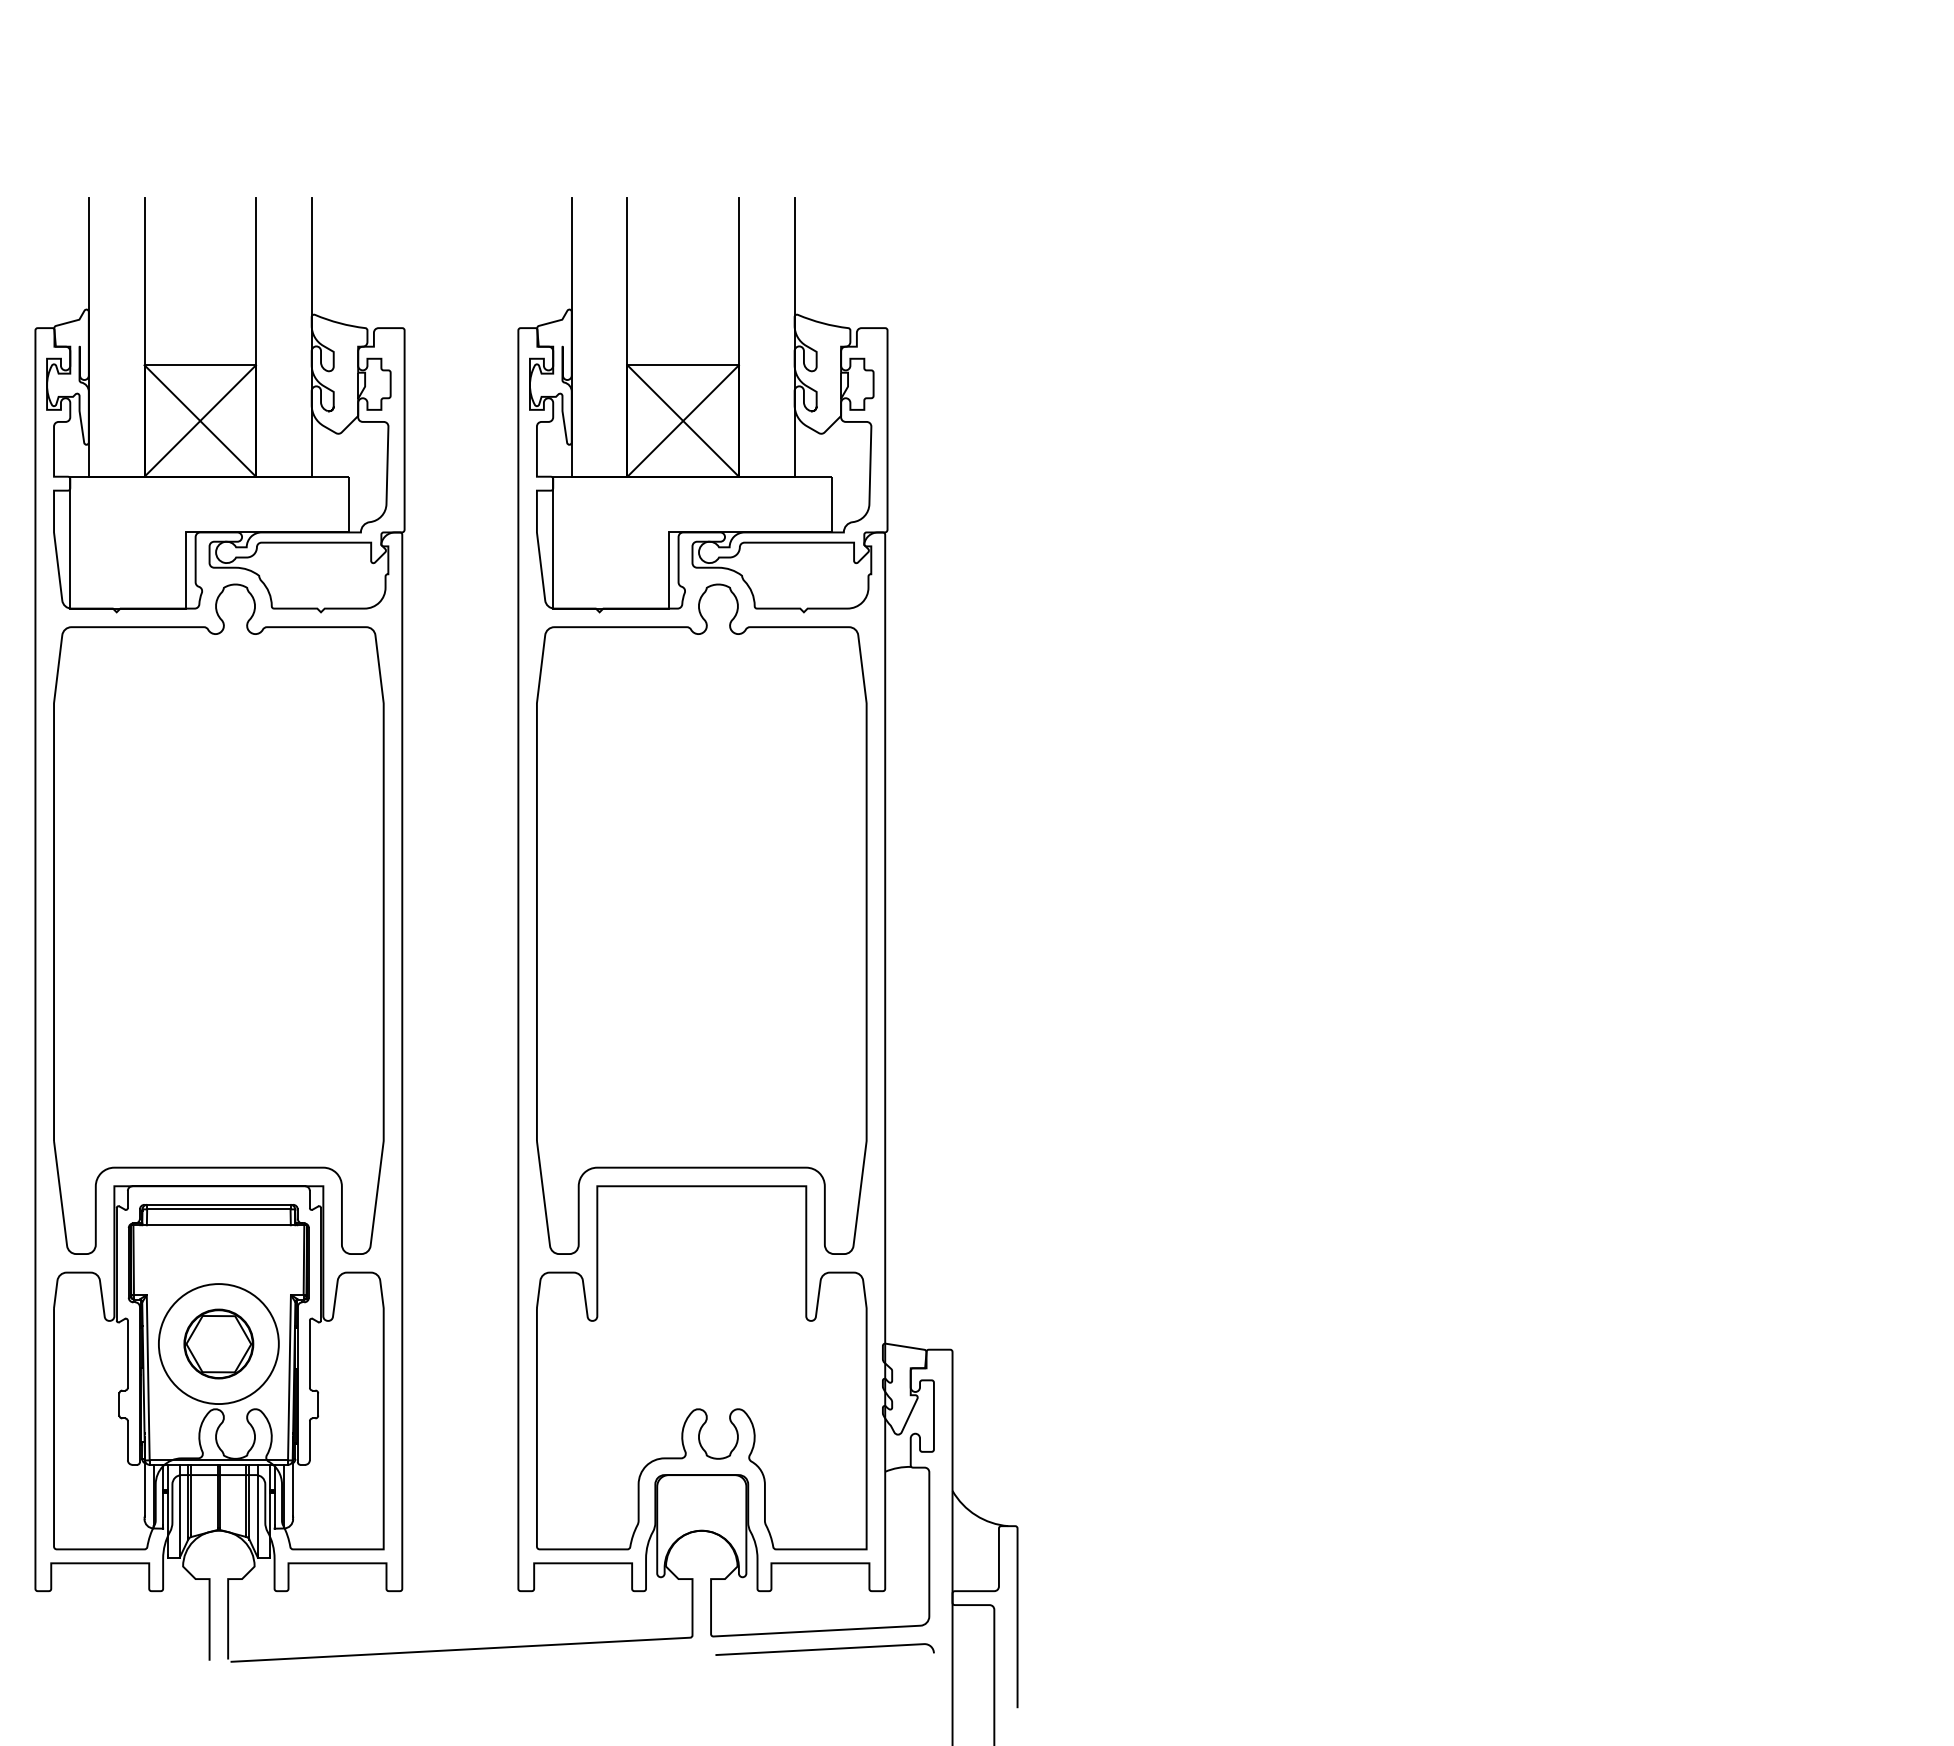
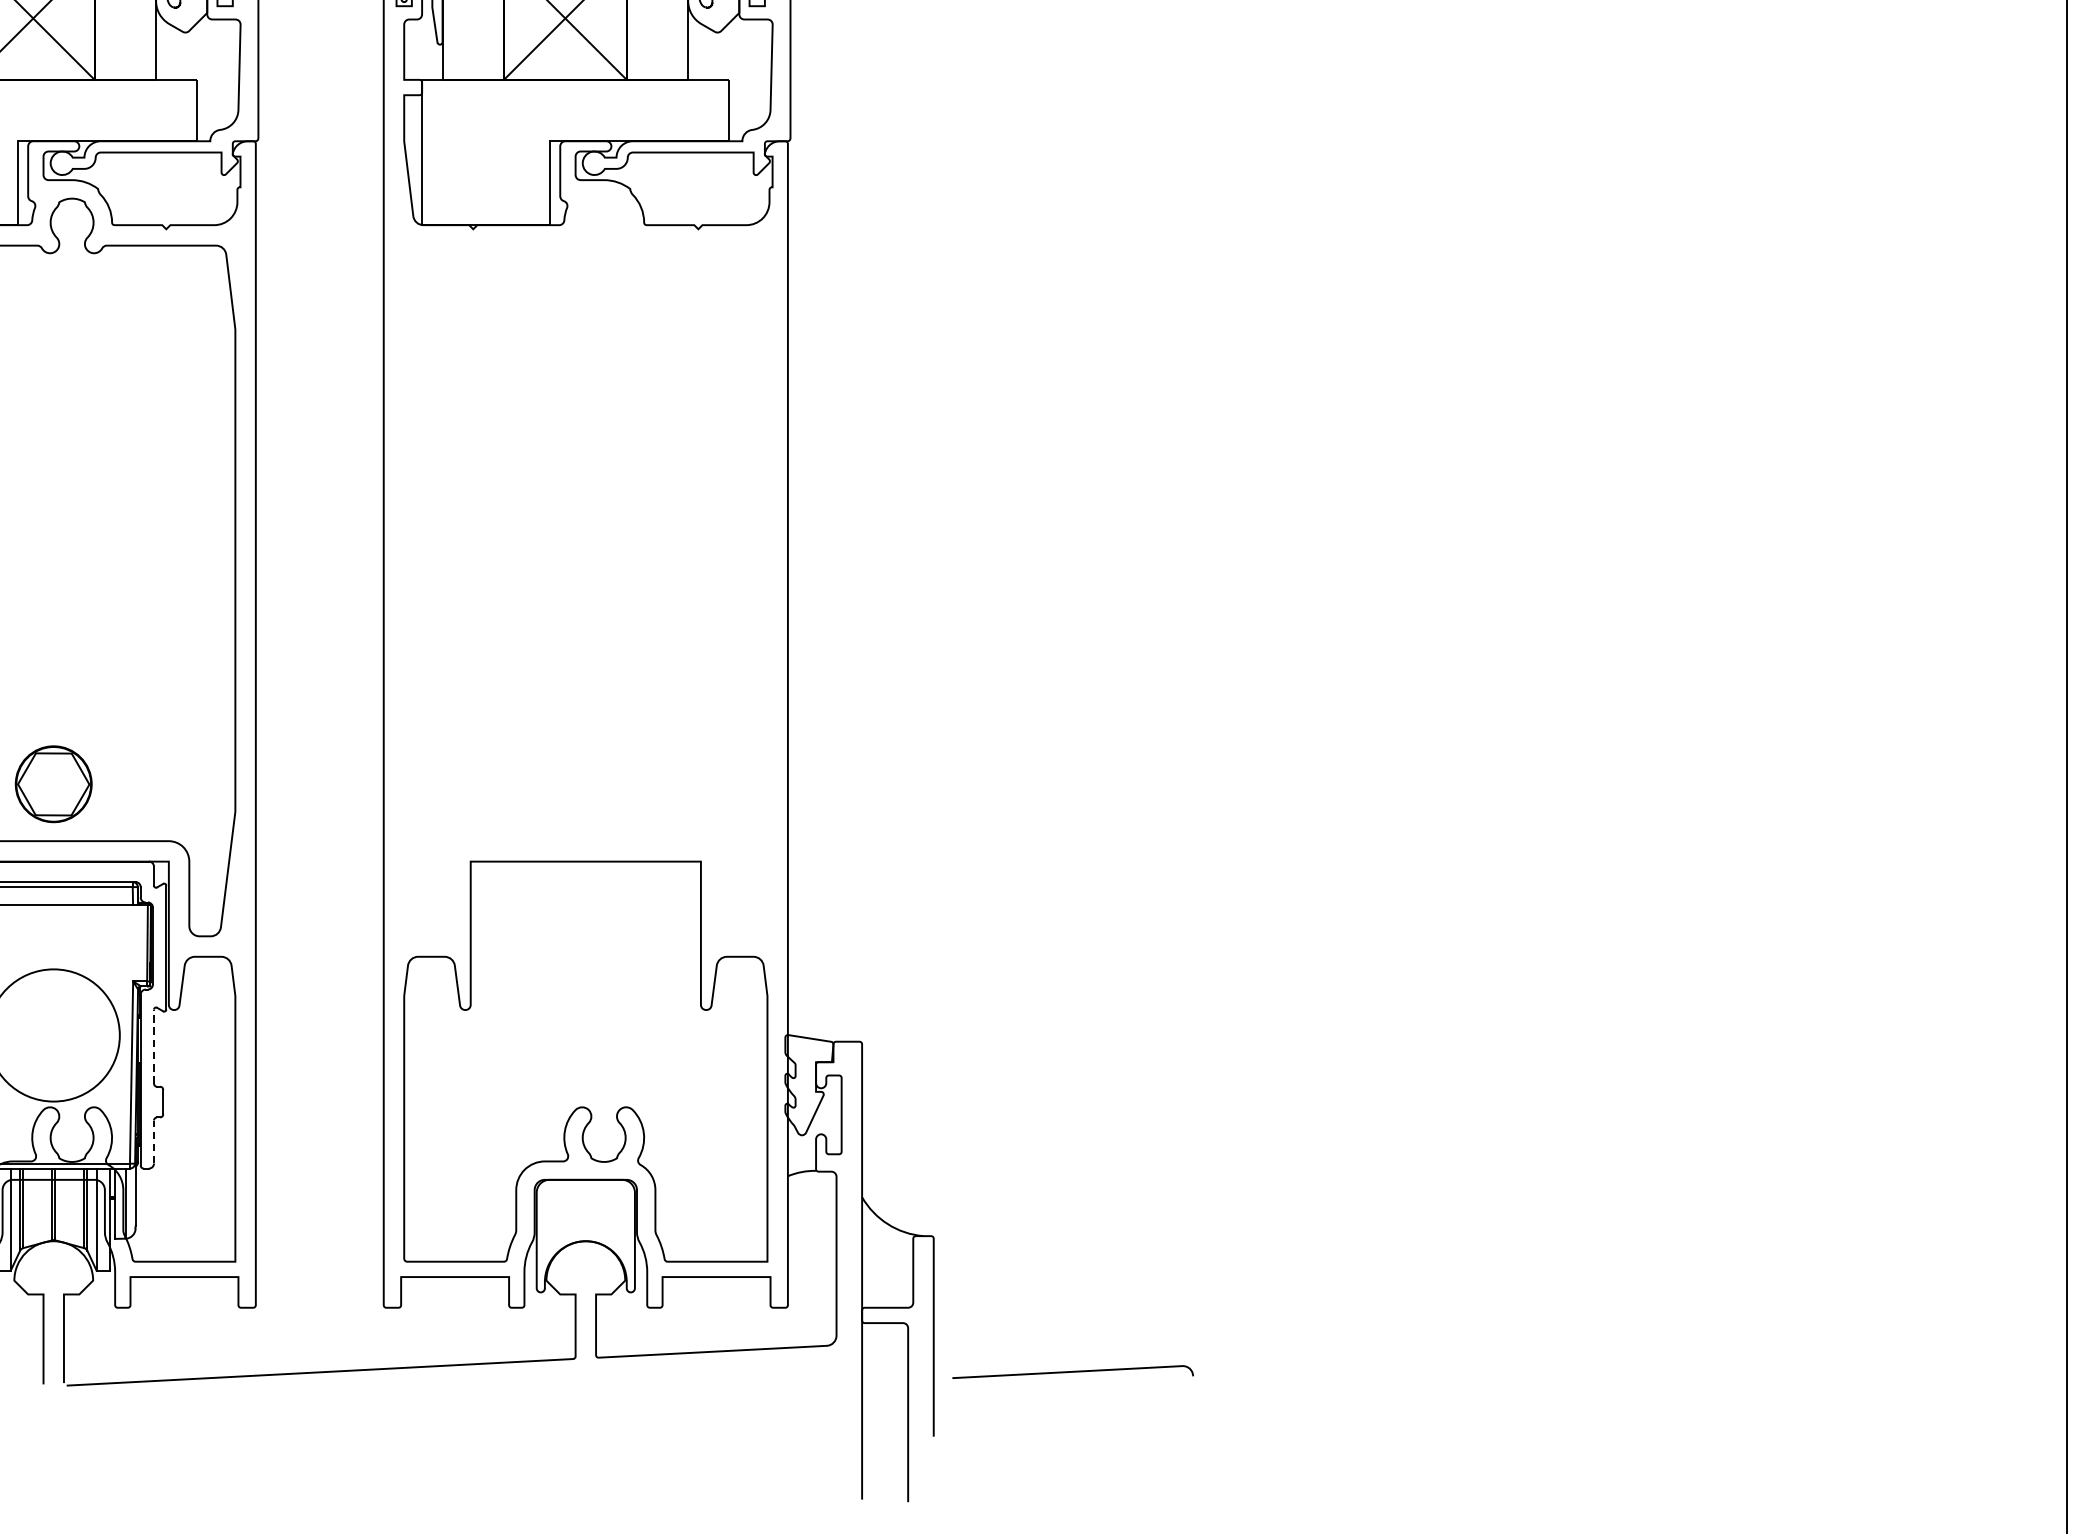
part: (701, 918) -> (585, 566), removed
part: (218, 1343) -> (53, 783), moved
line: (309, 1354) -> (153, 1047), solid -> dashed
line: (309, 1440) -> (153, 1141), solid -> dashed
curve: (824, 1649) -> (1072, 1372), moved

